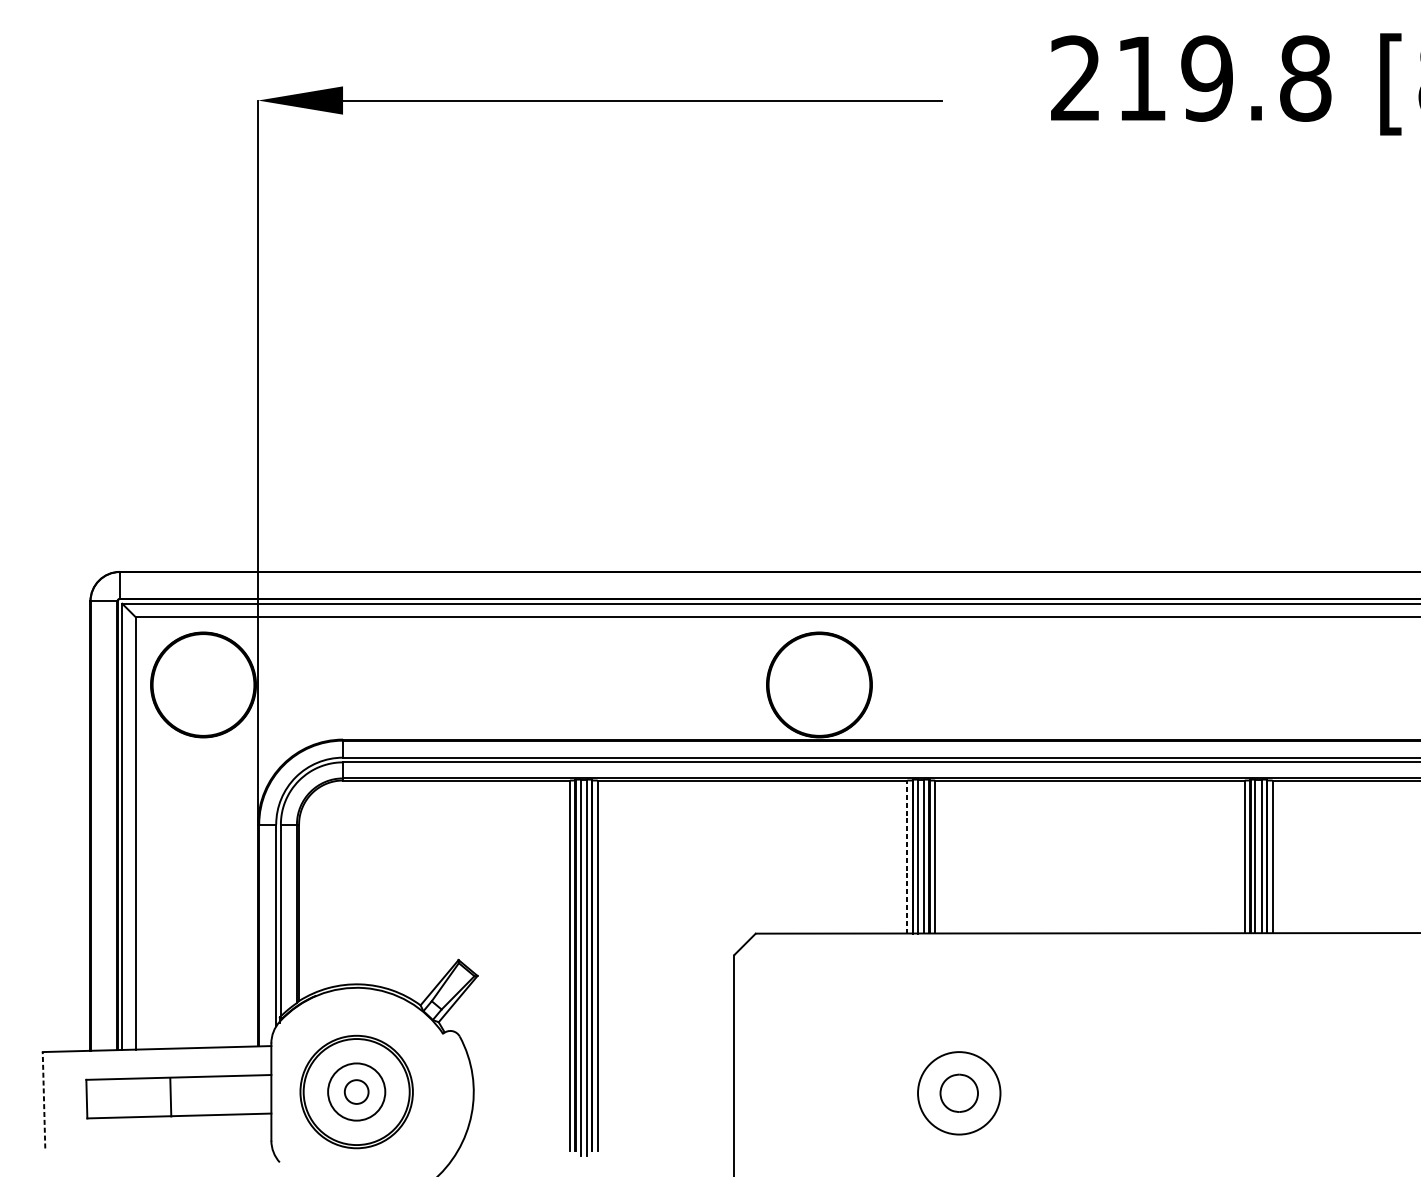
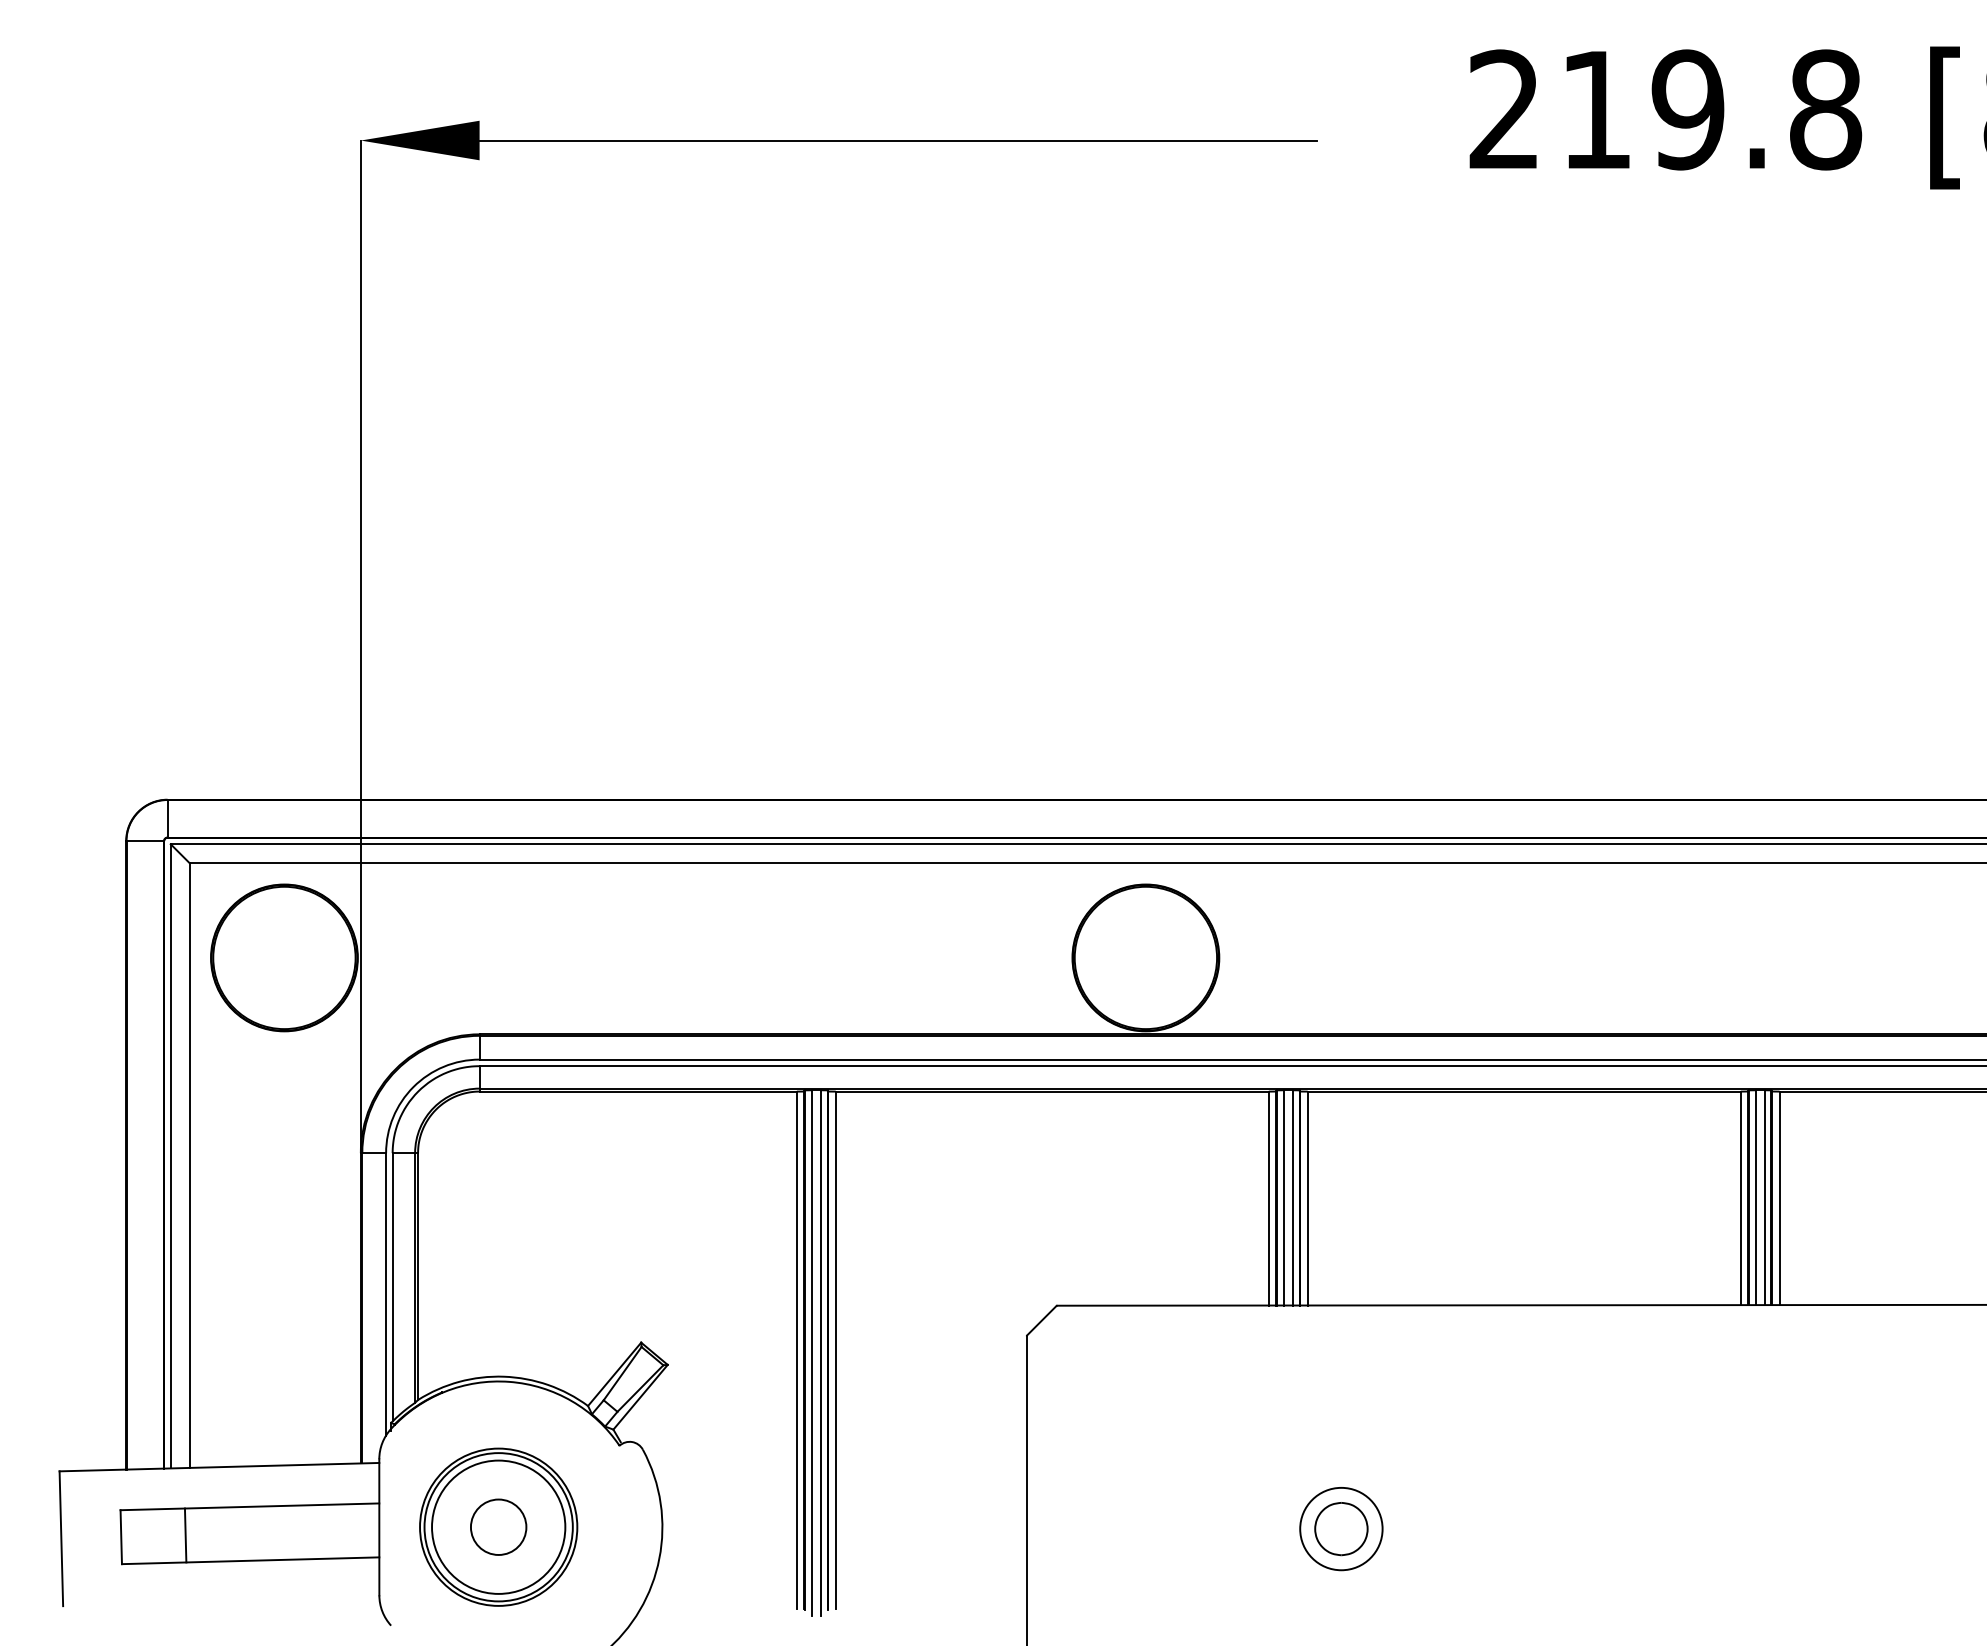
line: (907, 856) -> (1268, 1198), dashed -> solid
circle: (356, 1091) -> (498, 1526), size x1.67
circle: (356, 1091) -> (498, 1526), size x1.67
circle: (959, 1092) -> (1341, 1528), size x0.71
line: (170, 1097) -> (185, 1535), moved
line: (44, 1100) -> (61, 1538), dashed -> solid

